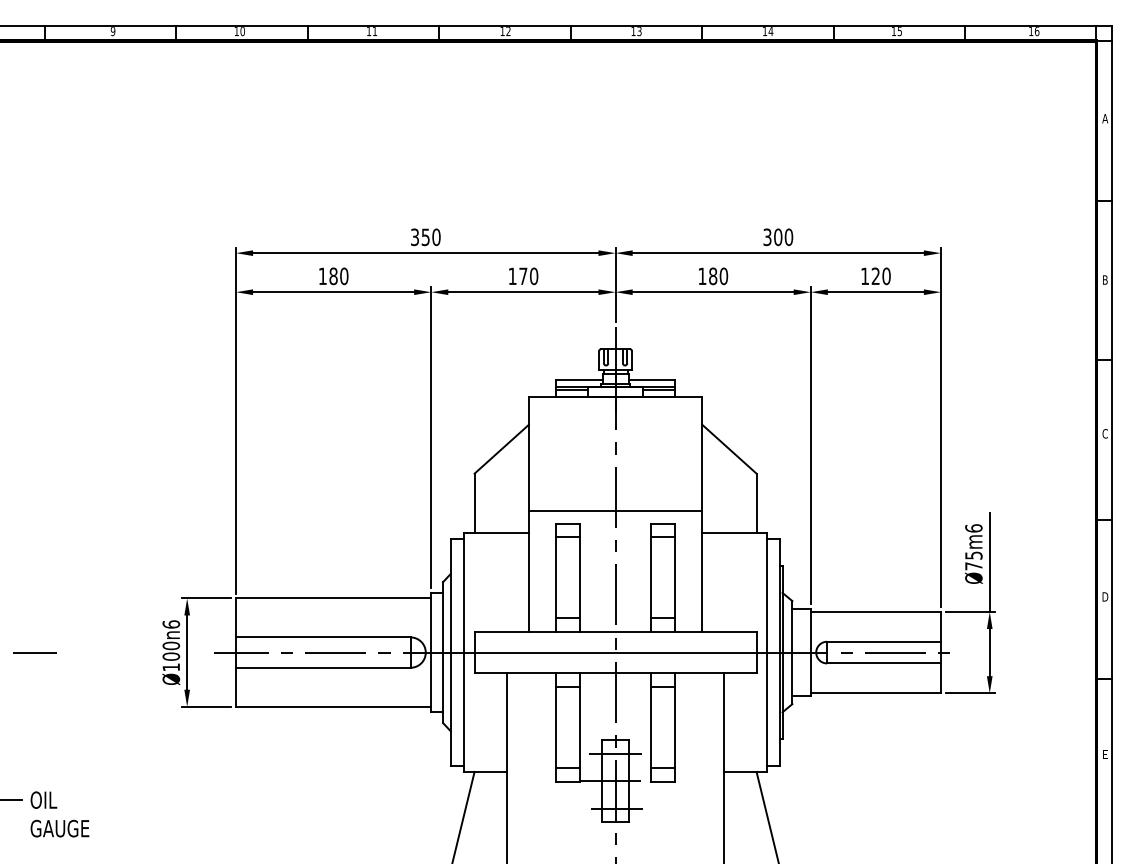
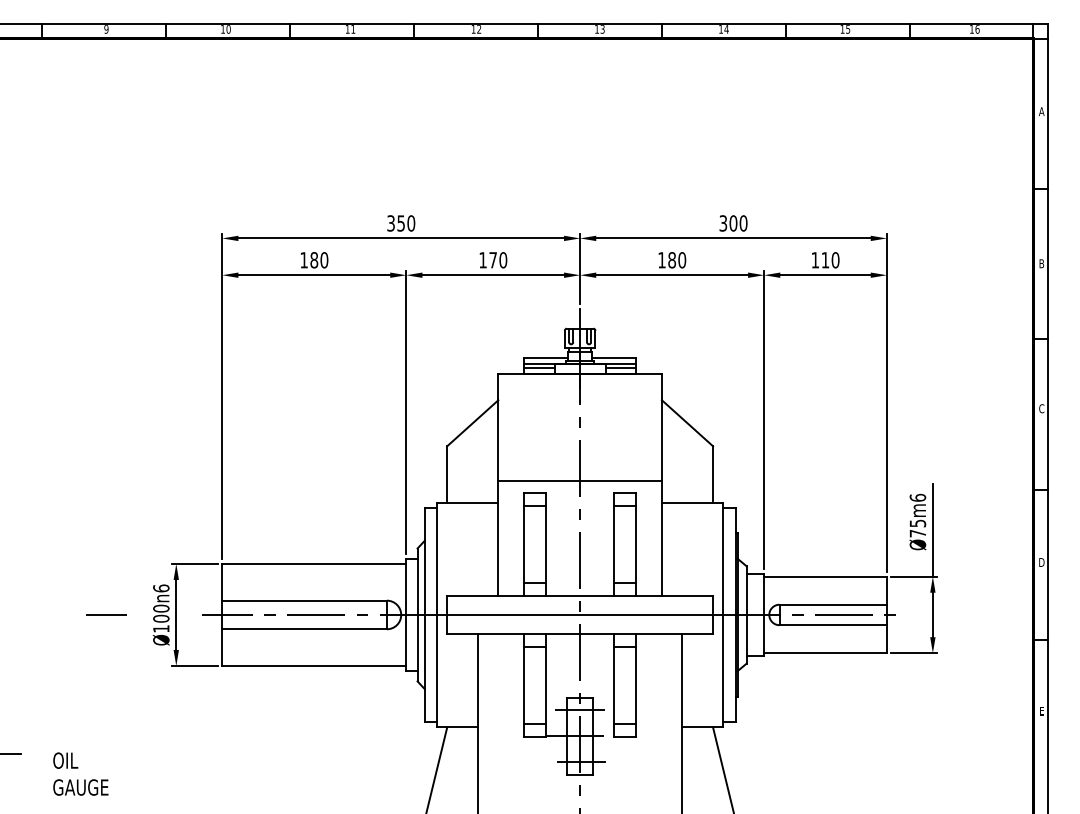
text: (875, 275) -> (825, 259), 120 -> 110
line: (34, 652) -> (105, 614), moved
text: (59, 814) -> (80, 774), moved

